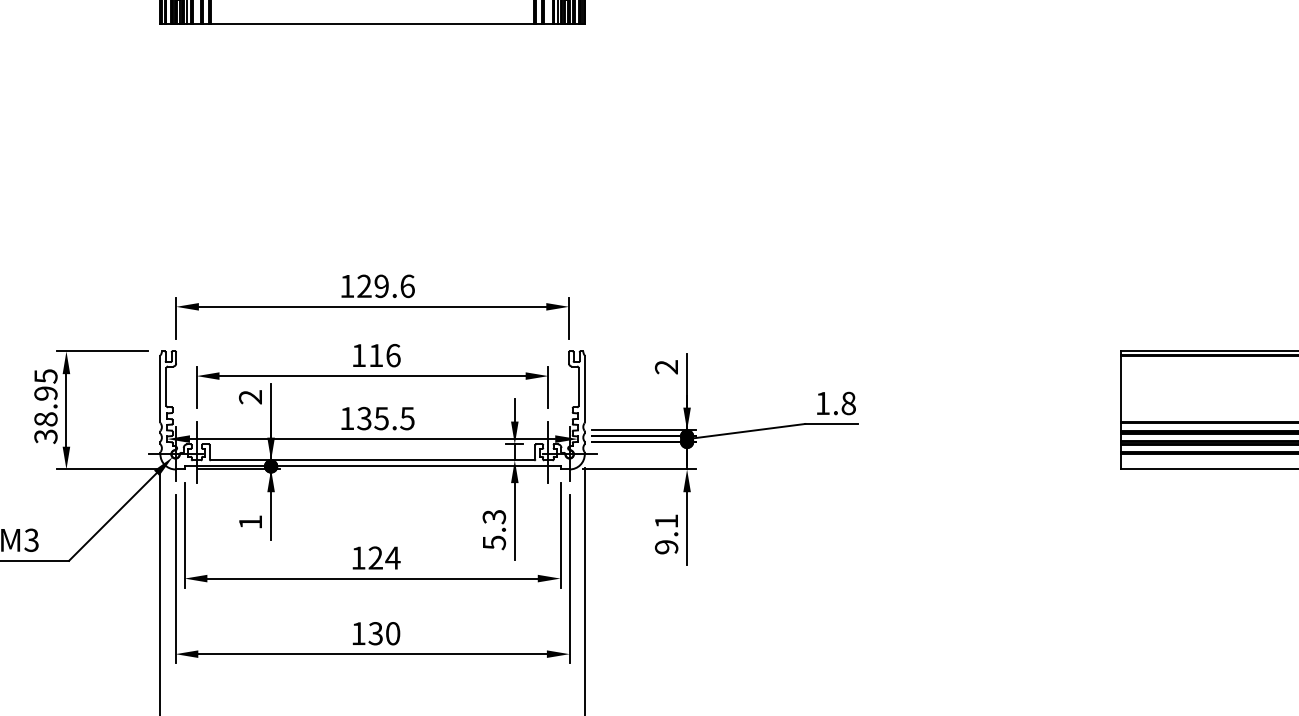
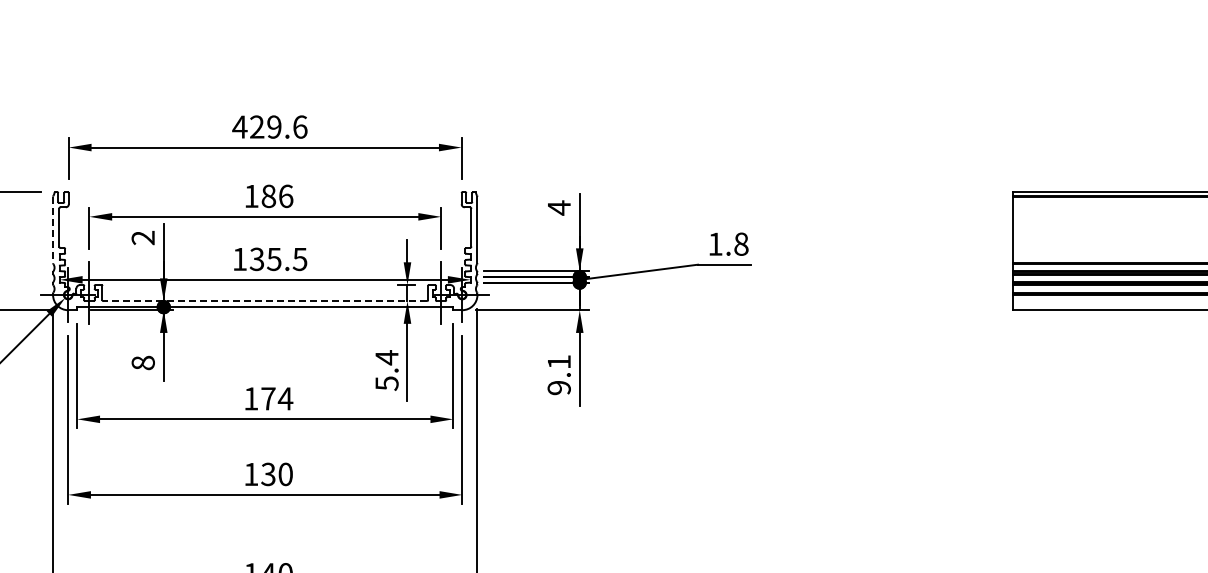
text: (346, 286) -> (239, 127), 129.6 -> 429.6
text: (376, 355) -> (269, 196), 116 -> 186
text: (665, 367) -> (558, 208), 2 -> 4
line: (160, 389) -> (53, 230), solid -> dashed
line: (372, 460) -> (265, 301), solid -> dashed
text: (494, 516) -> (387, 357), 5.3 -> 5.4
text: (250, 522) -> (143, 363), 1 -> 8
text: (375, 557) -> (268, 398), 124 -> 174

